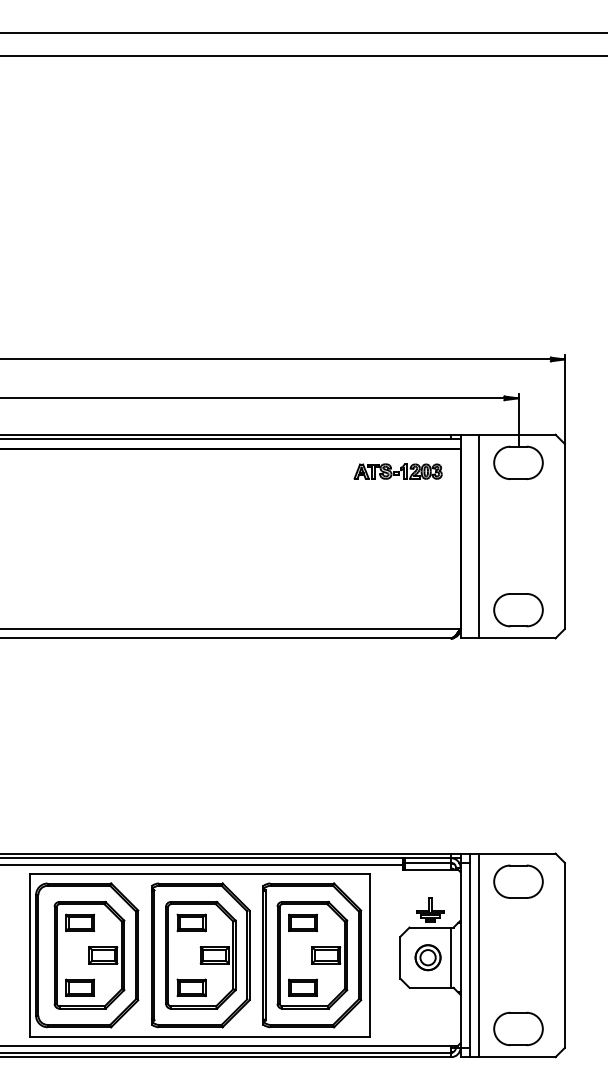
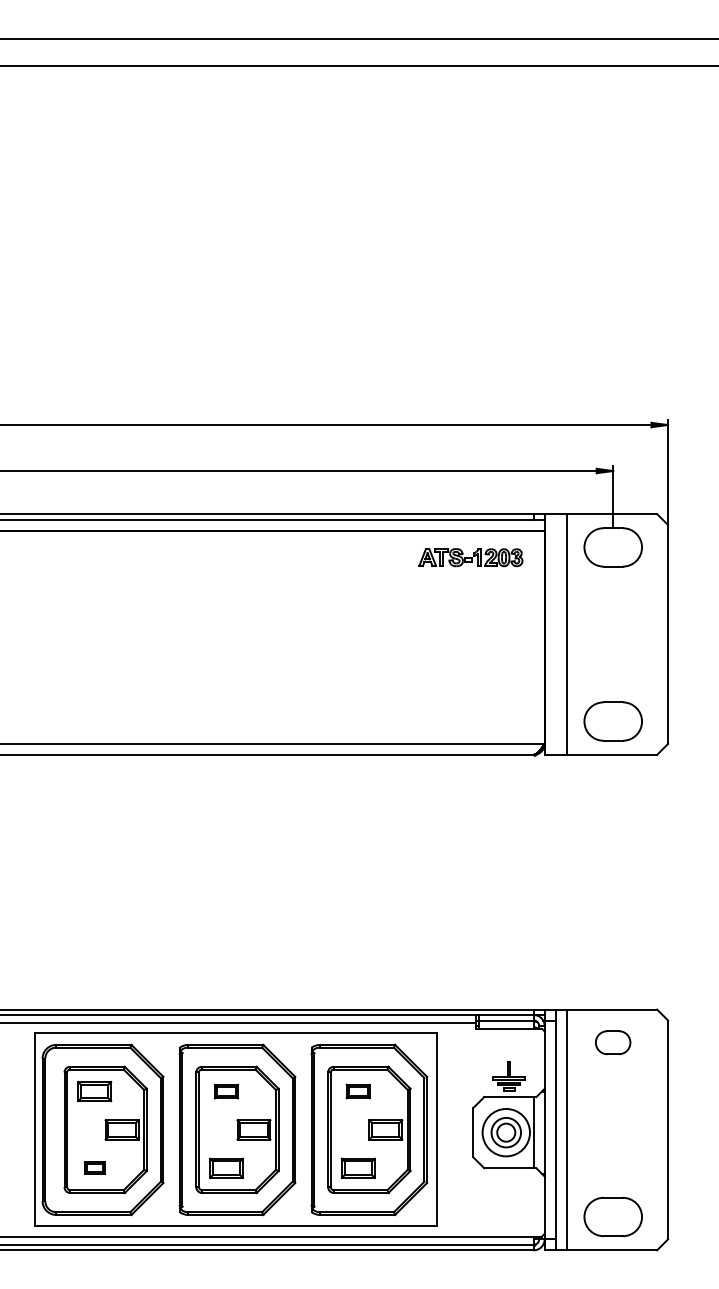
part: (517, 881) -> (612, 1042), size x0.6
part: (191, 922) -> (226, 1091), size x0.7
part: (302, 922) -> (357, 1091), size x0.7
circle: (428, 957) -> (506, 1132), size x1.6
part: (79, 987) -> (94, 1167), size x0.6

